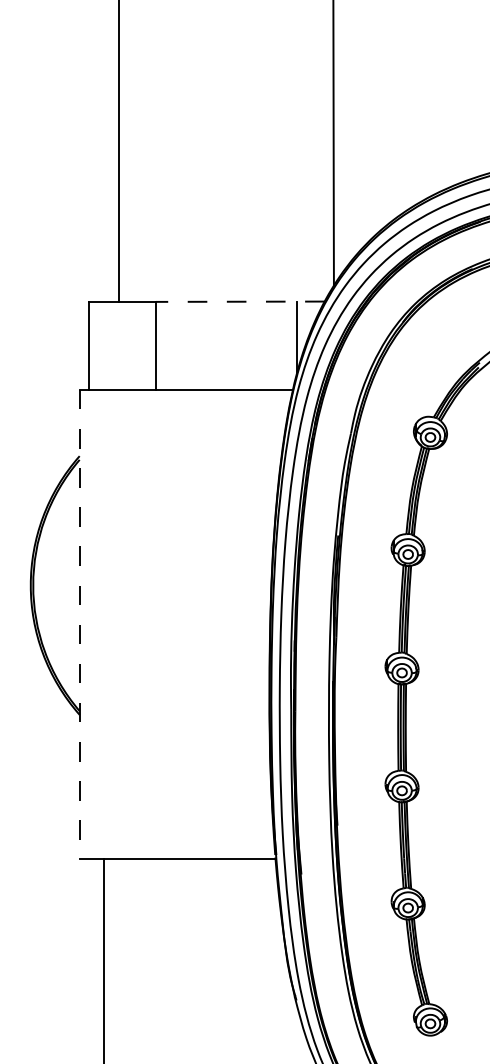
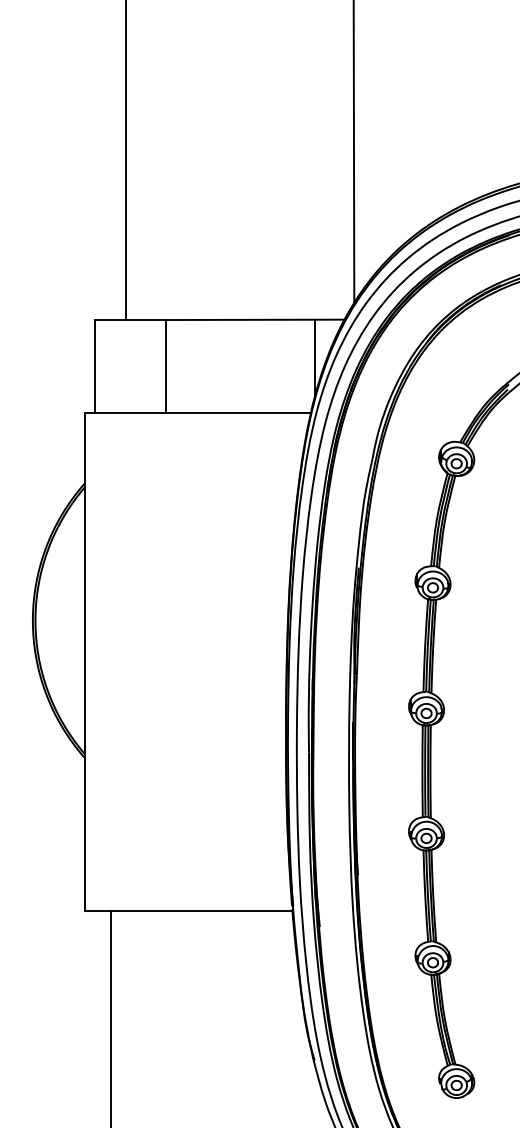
line: (239, 301) -> (254, 319), dashed -> solid
line: (79, 624) -> (84, 662), dashed -> solid

